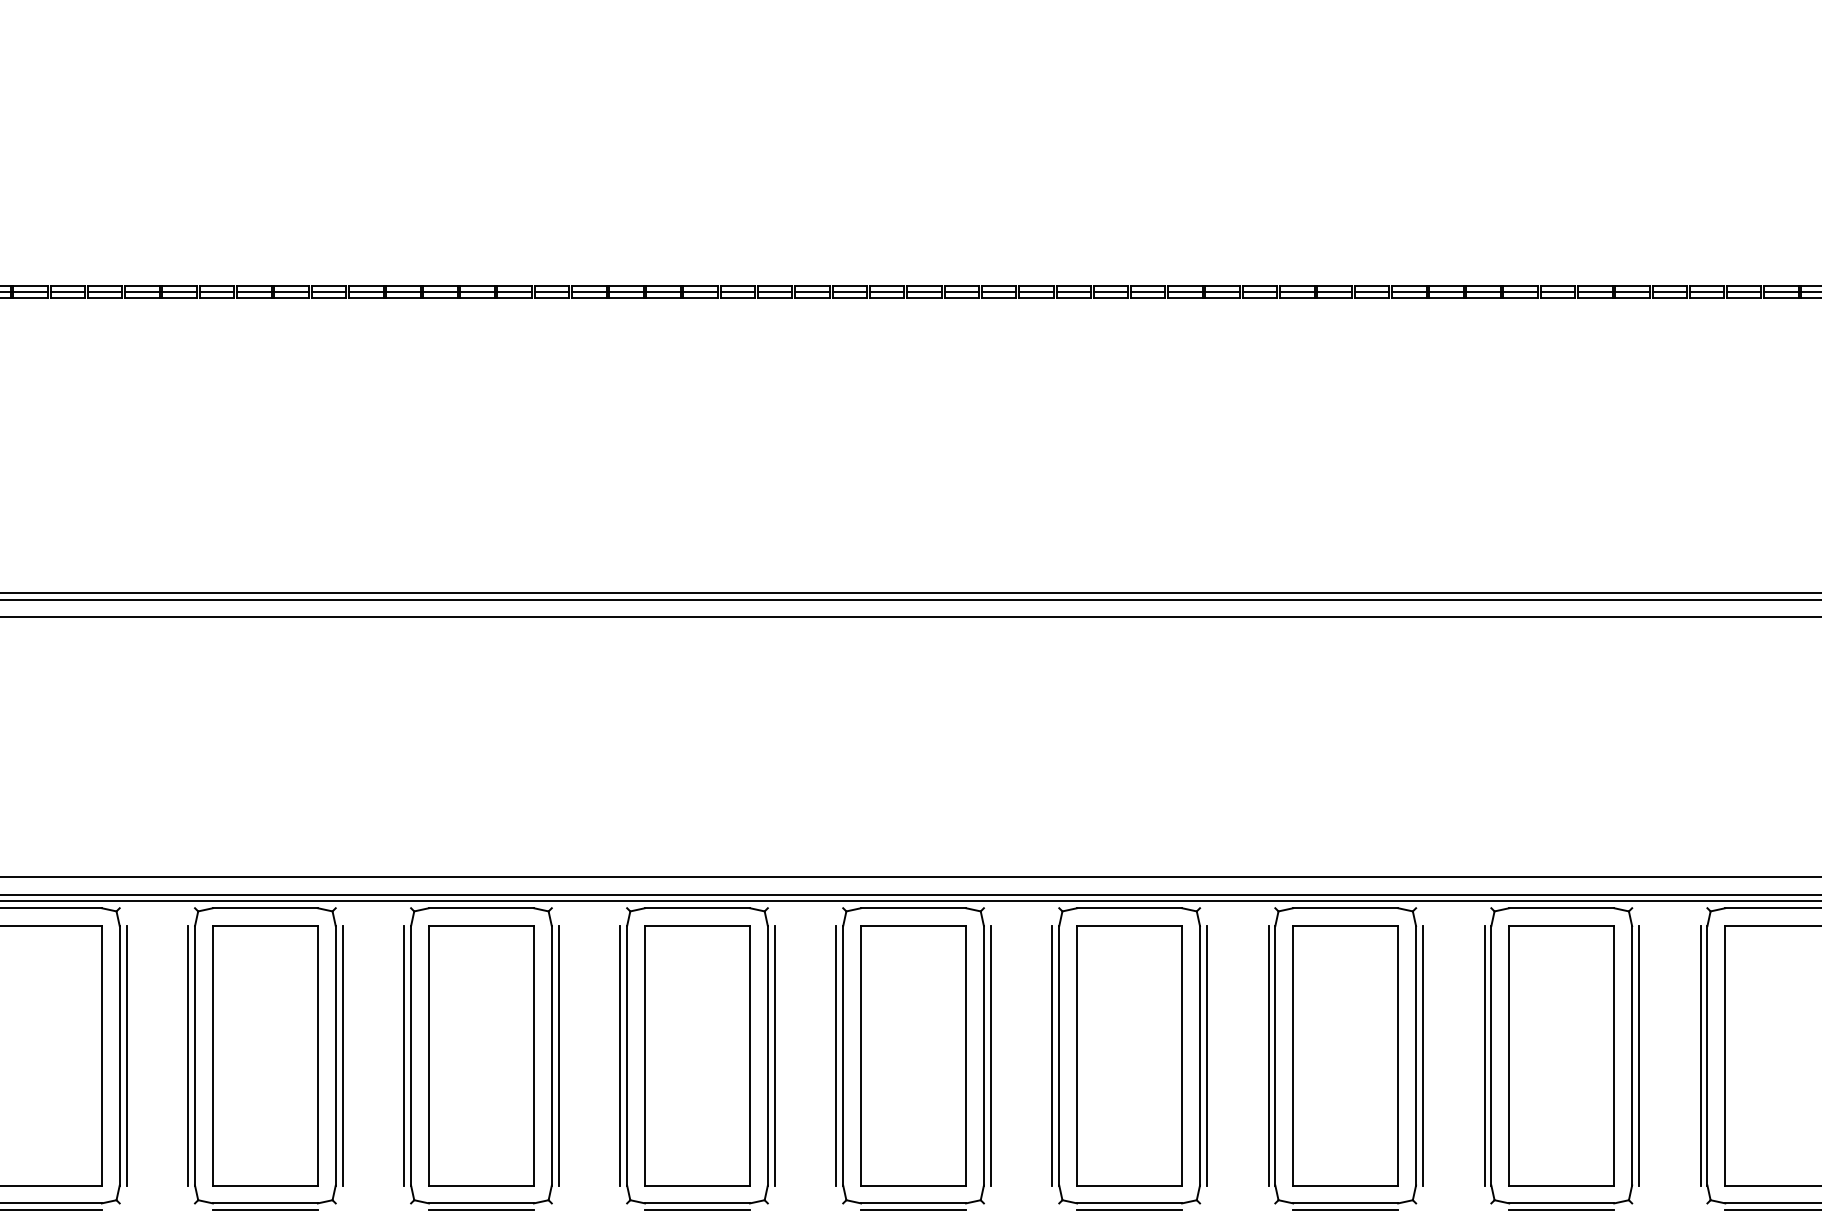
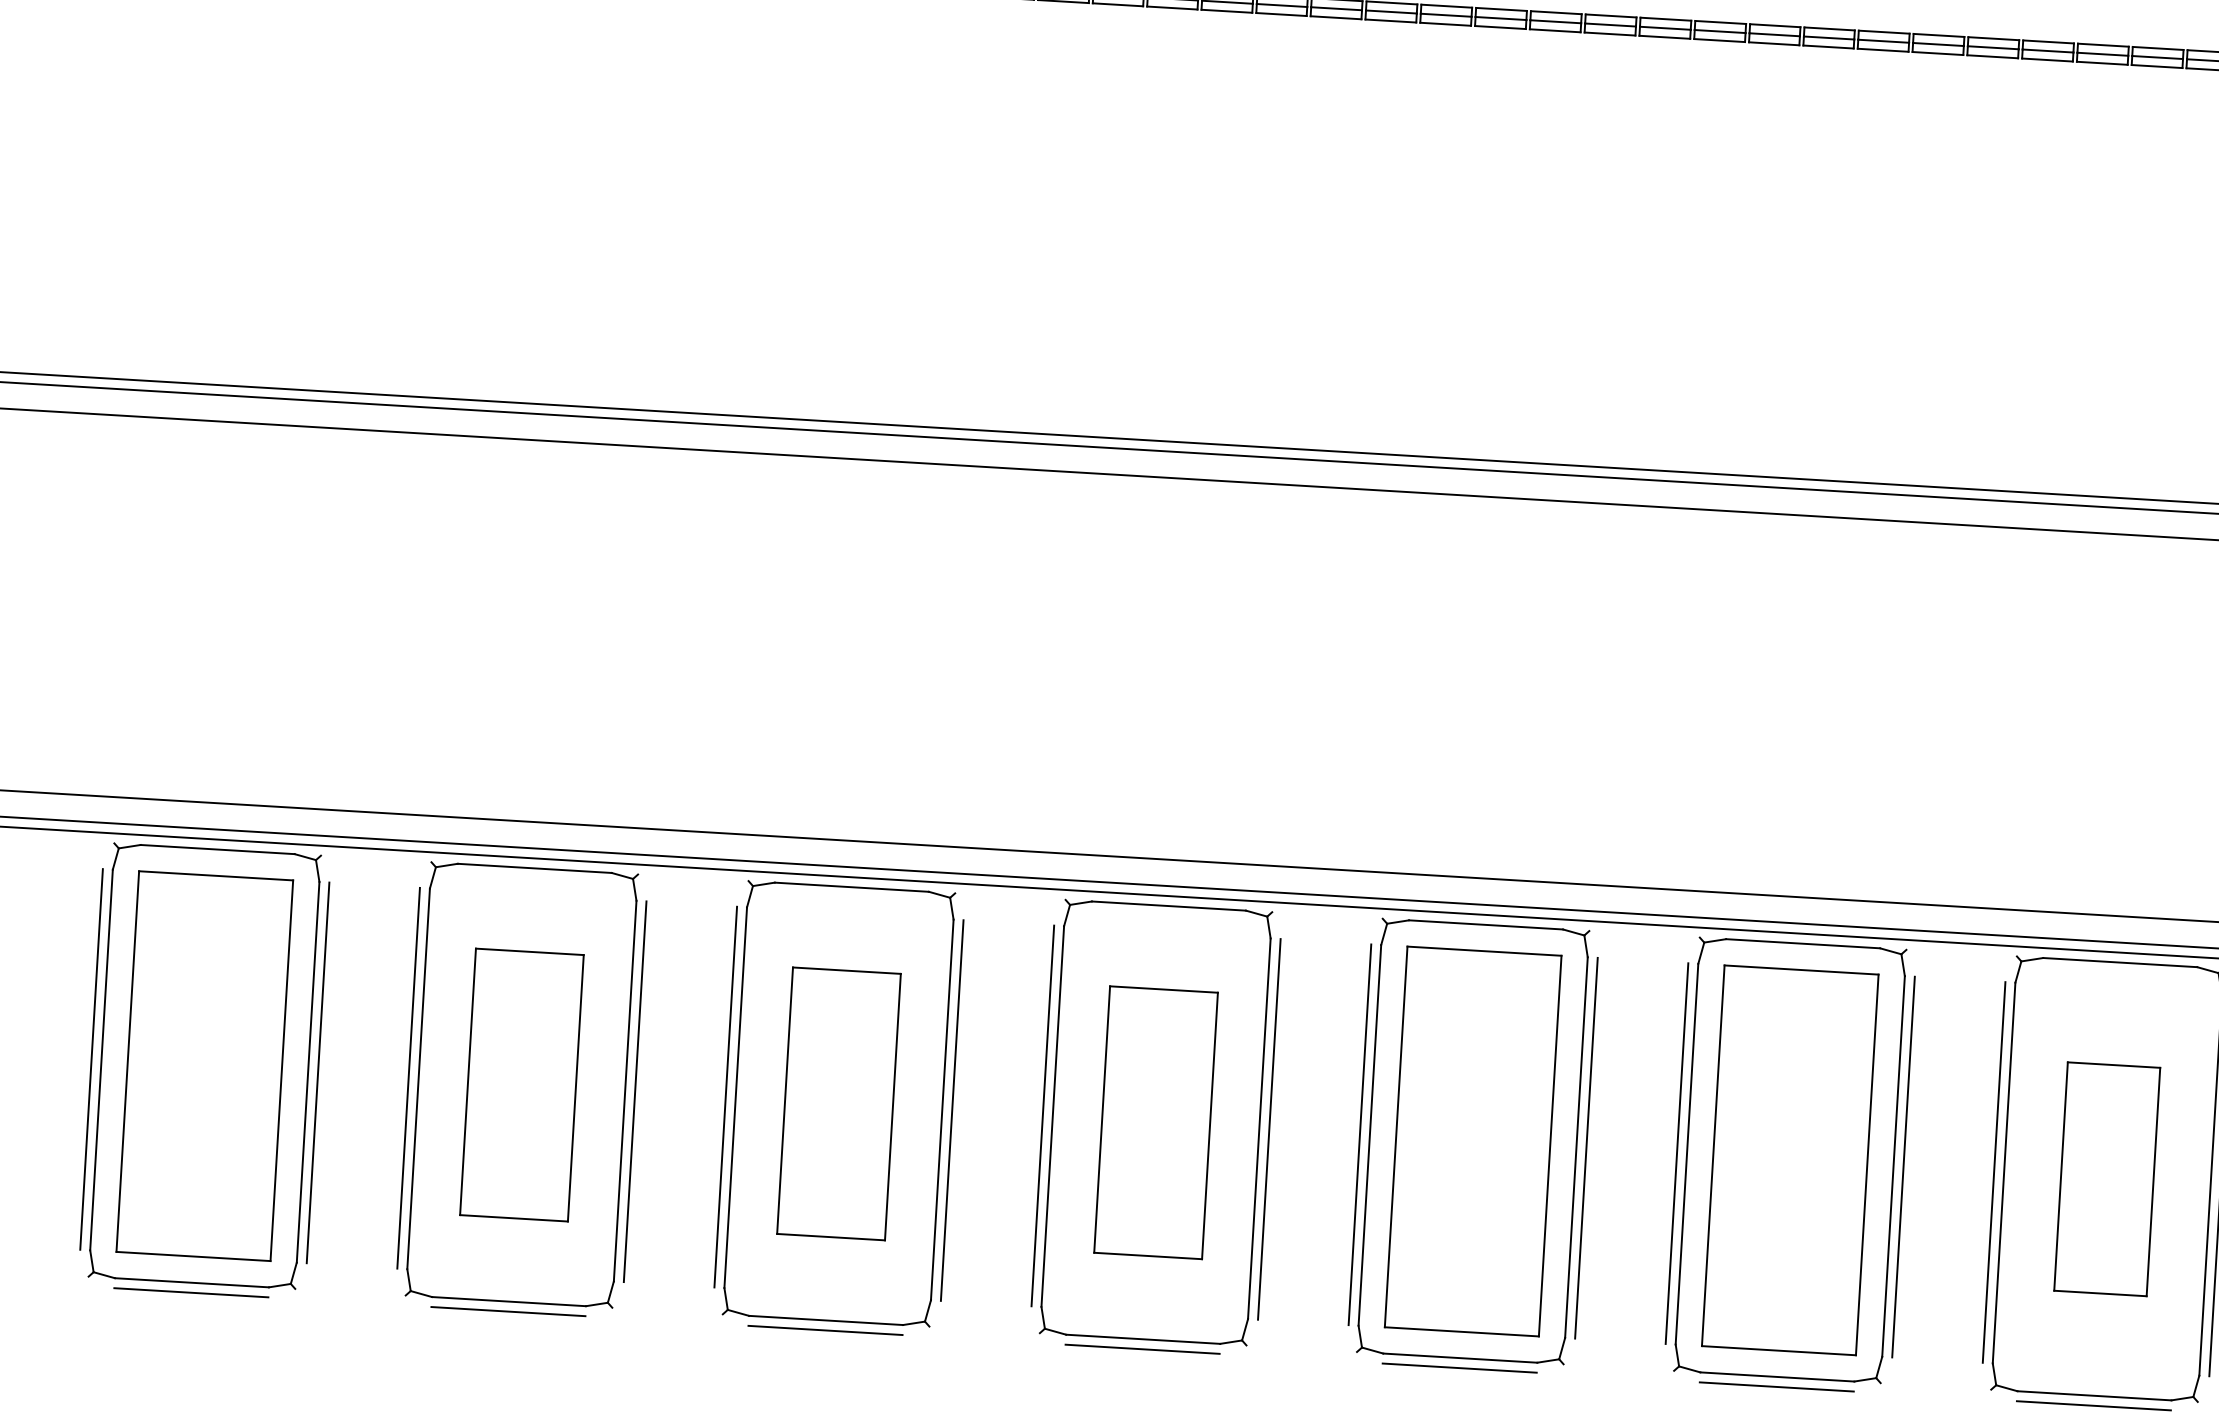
part: (265, 1055) -> (522, 1084), size x0.7
part: (481, 1055) -> (839, 1103), size x0.7
part: (697, 1055) -> (1156, 1122), size x0.7
part: (1345, 1055) -> (2107, 1178), size x0.6

